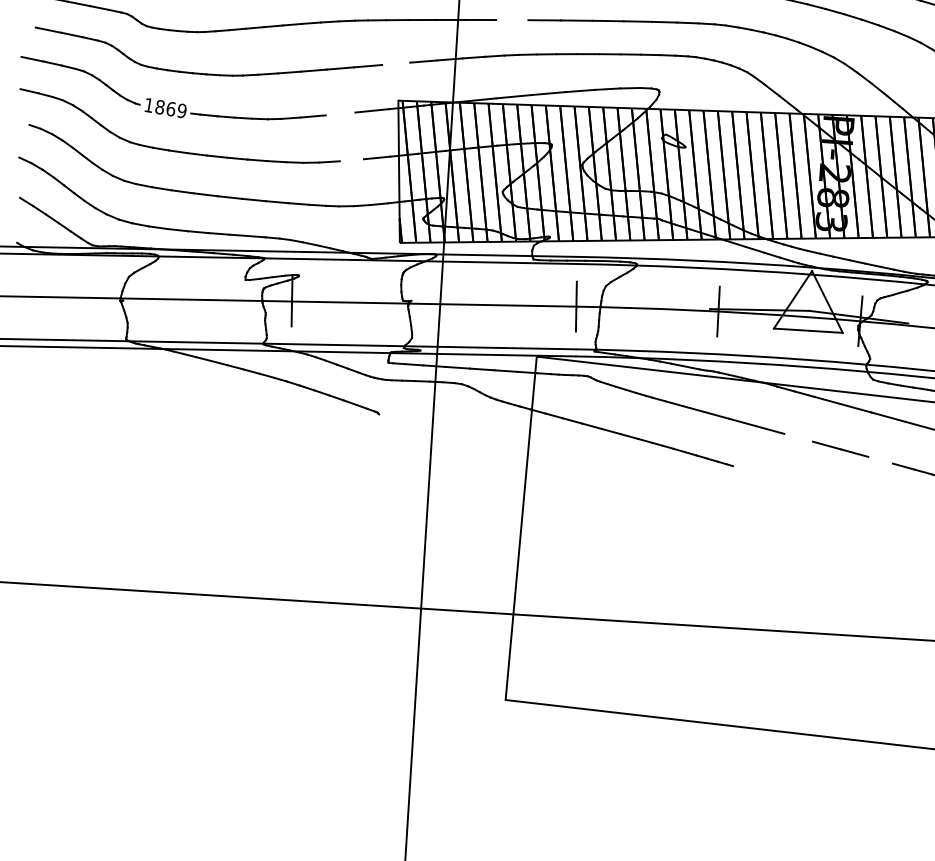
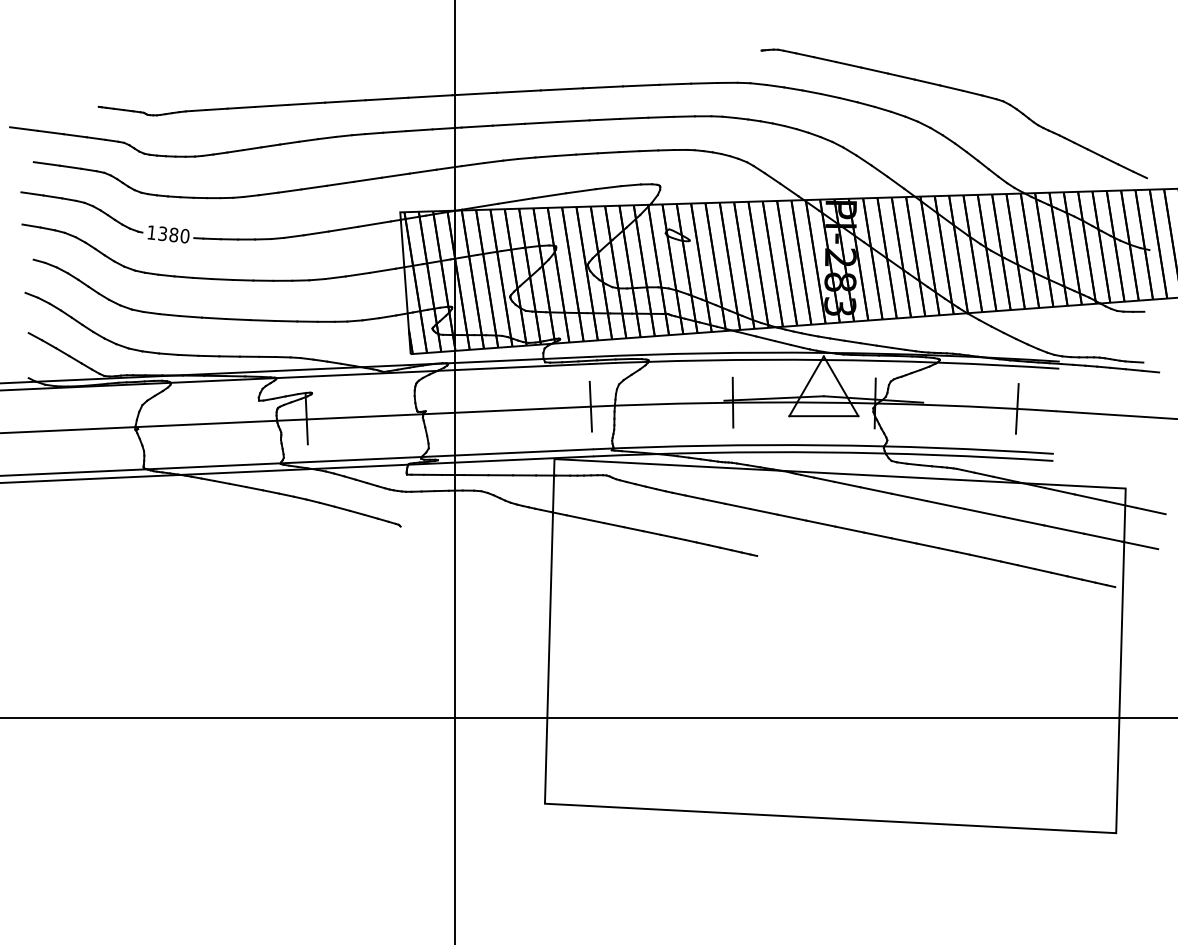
line: (511, 19) -> (508, 124), added
line: (395, 63) -> (395, 175), added
text: (170, 108) -> (173, 234), 1869 -> 1380
line: (340, 113) -> (343, 228), added
line: (351, 160) -> (357, 274), added
line: (798, 437) -> (820, 523), added
line: (880, 459) -> (903, 540), added

